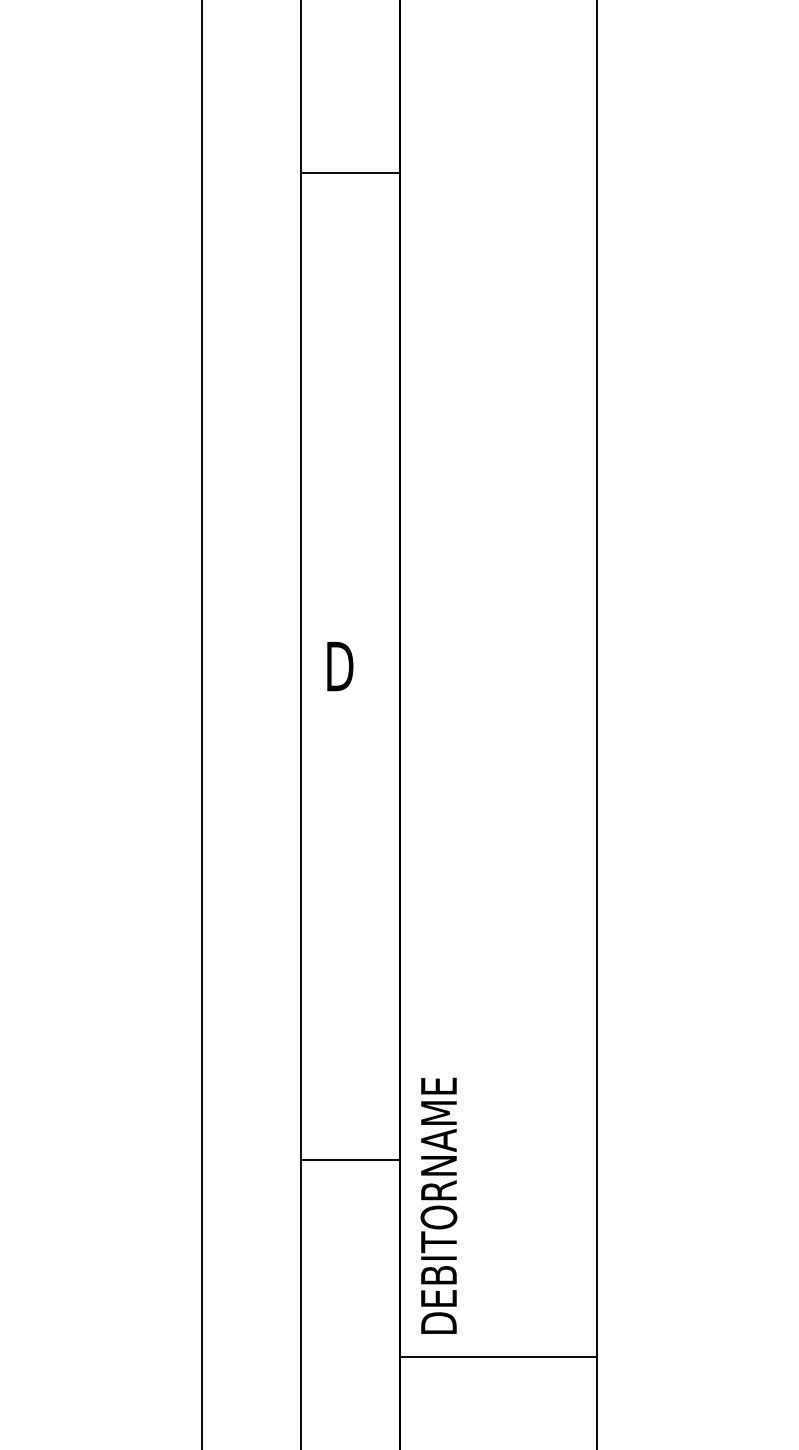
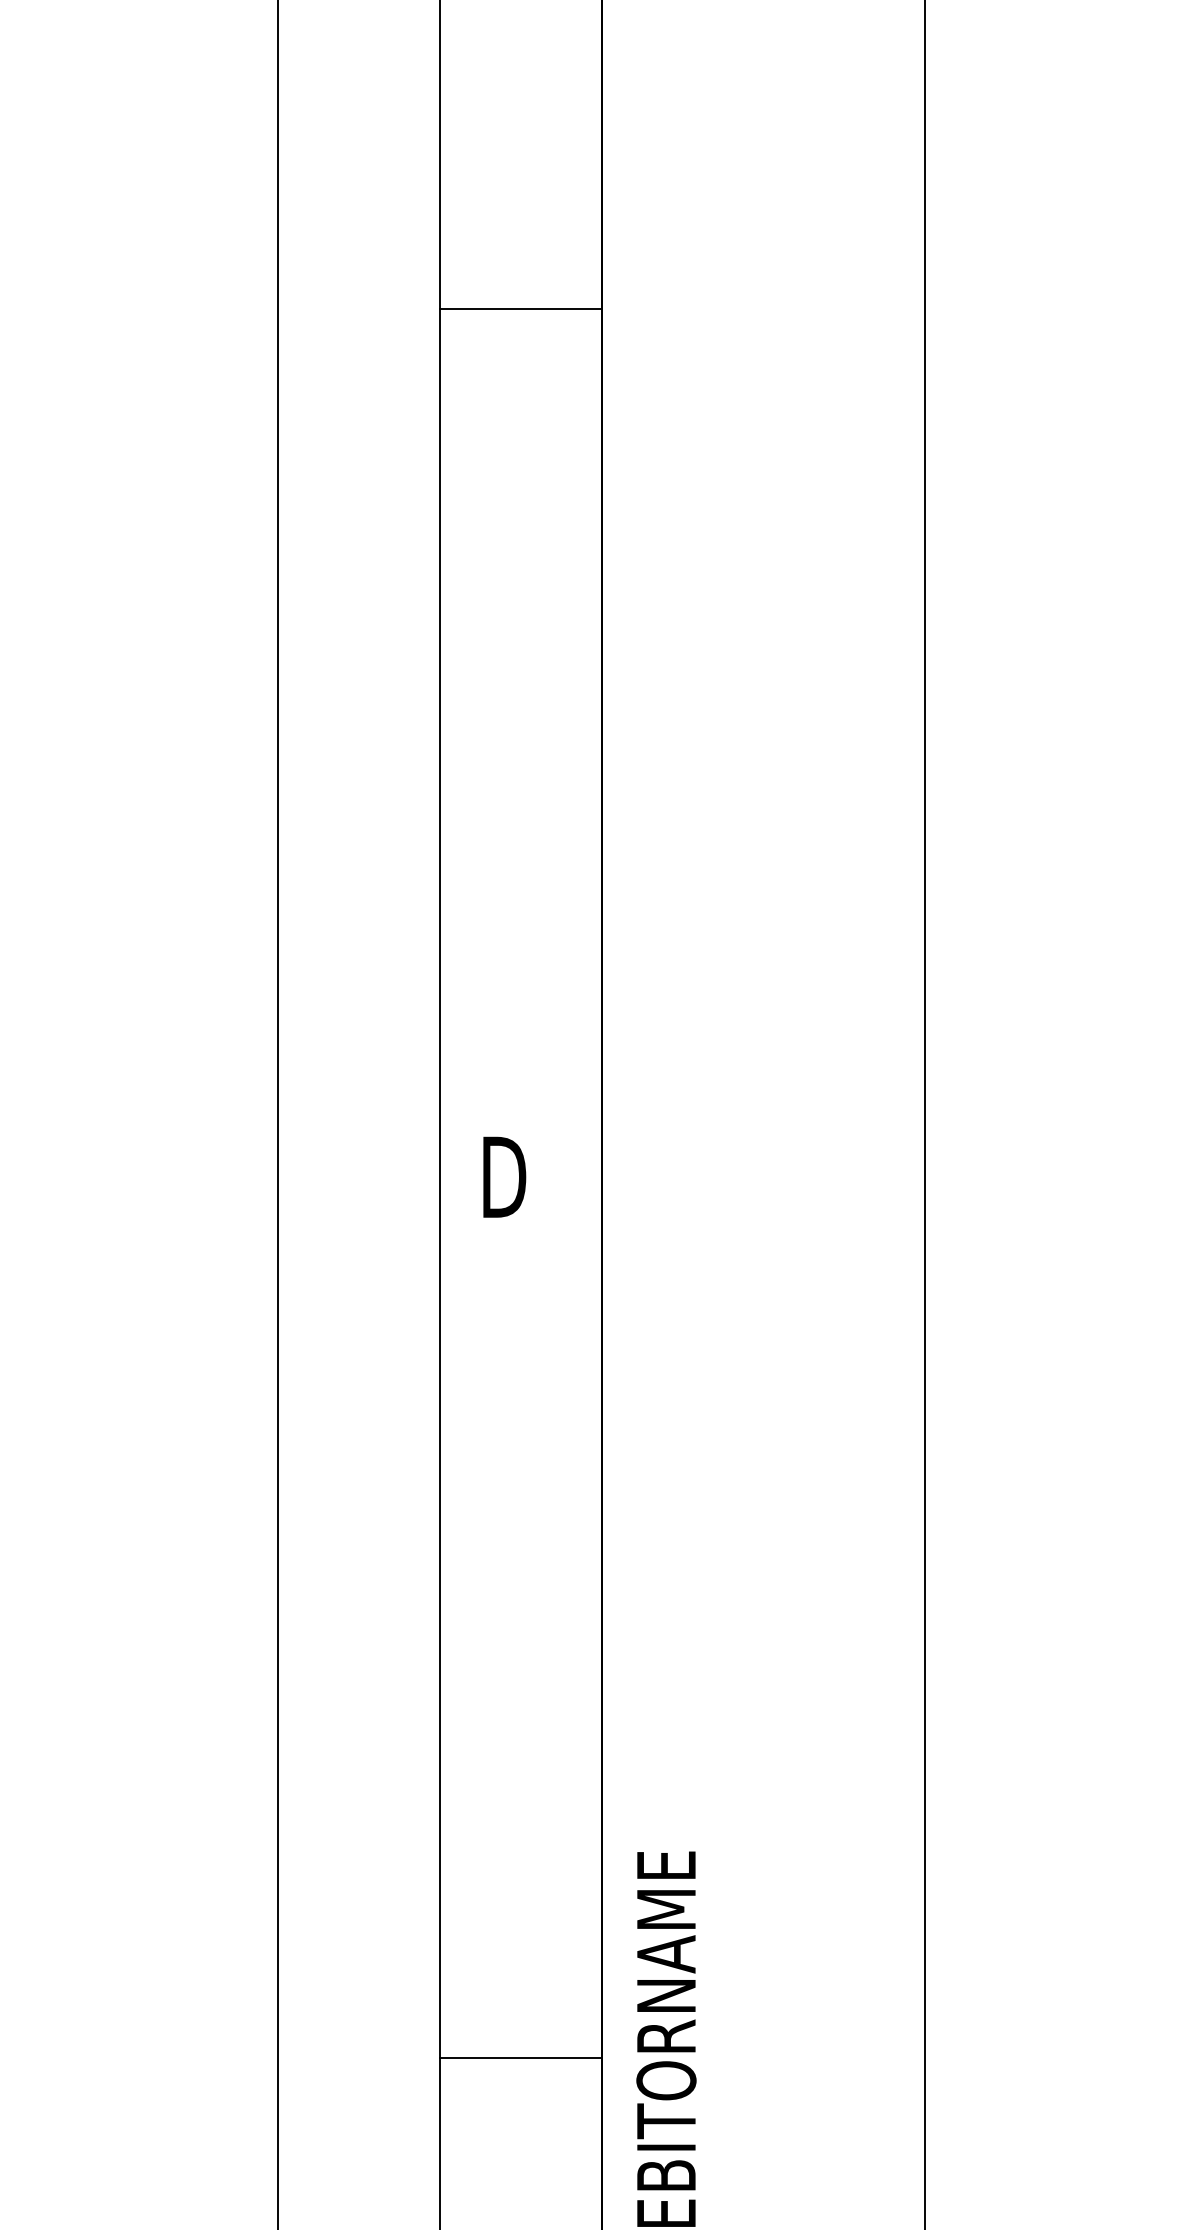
line: (349, 173) -> (519, 309), moved
line: (349, 1159) -> (519, 2057), moved

